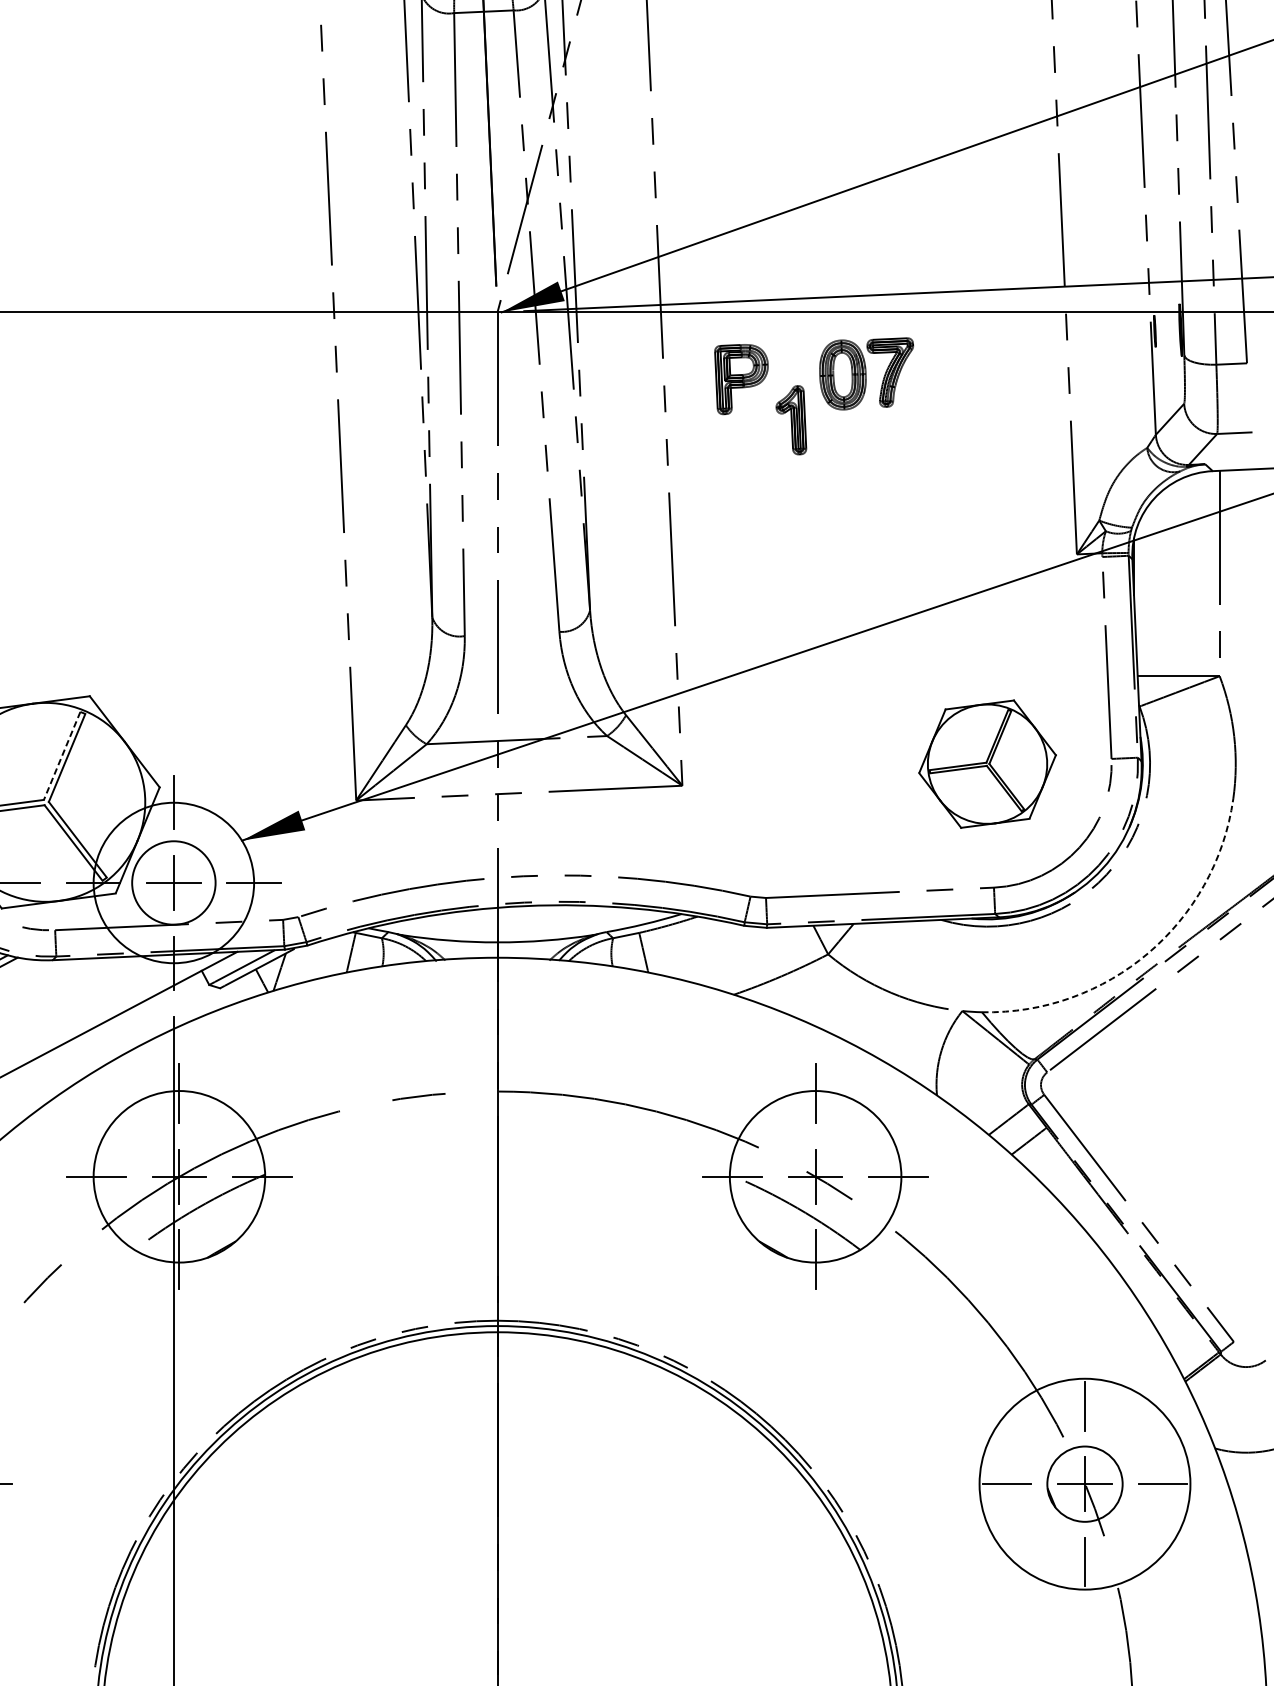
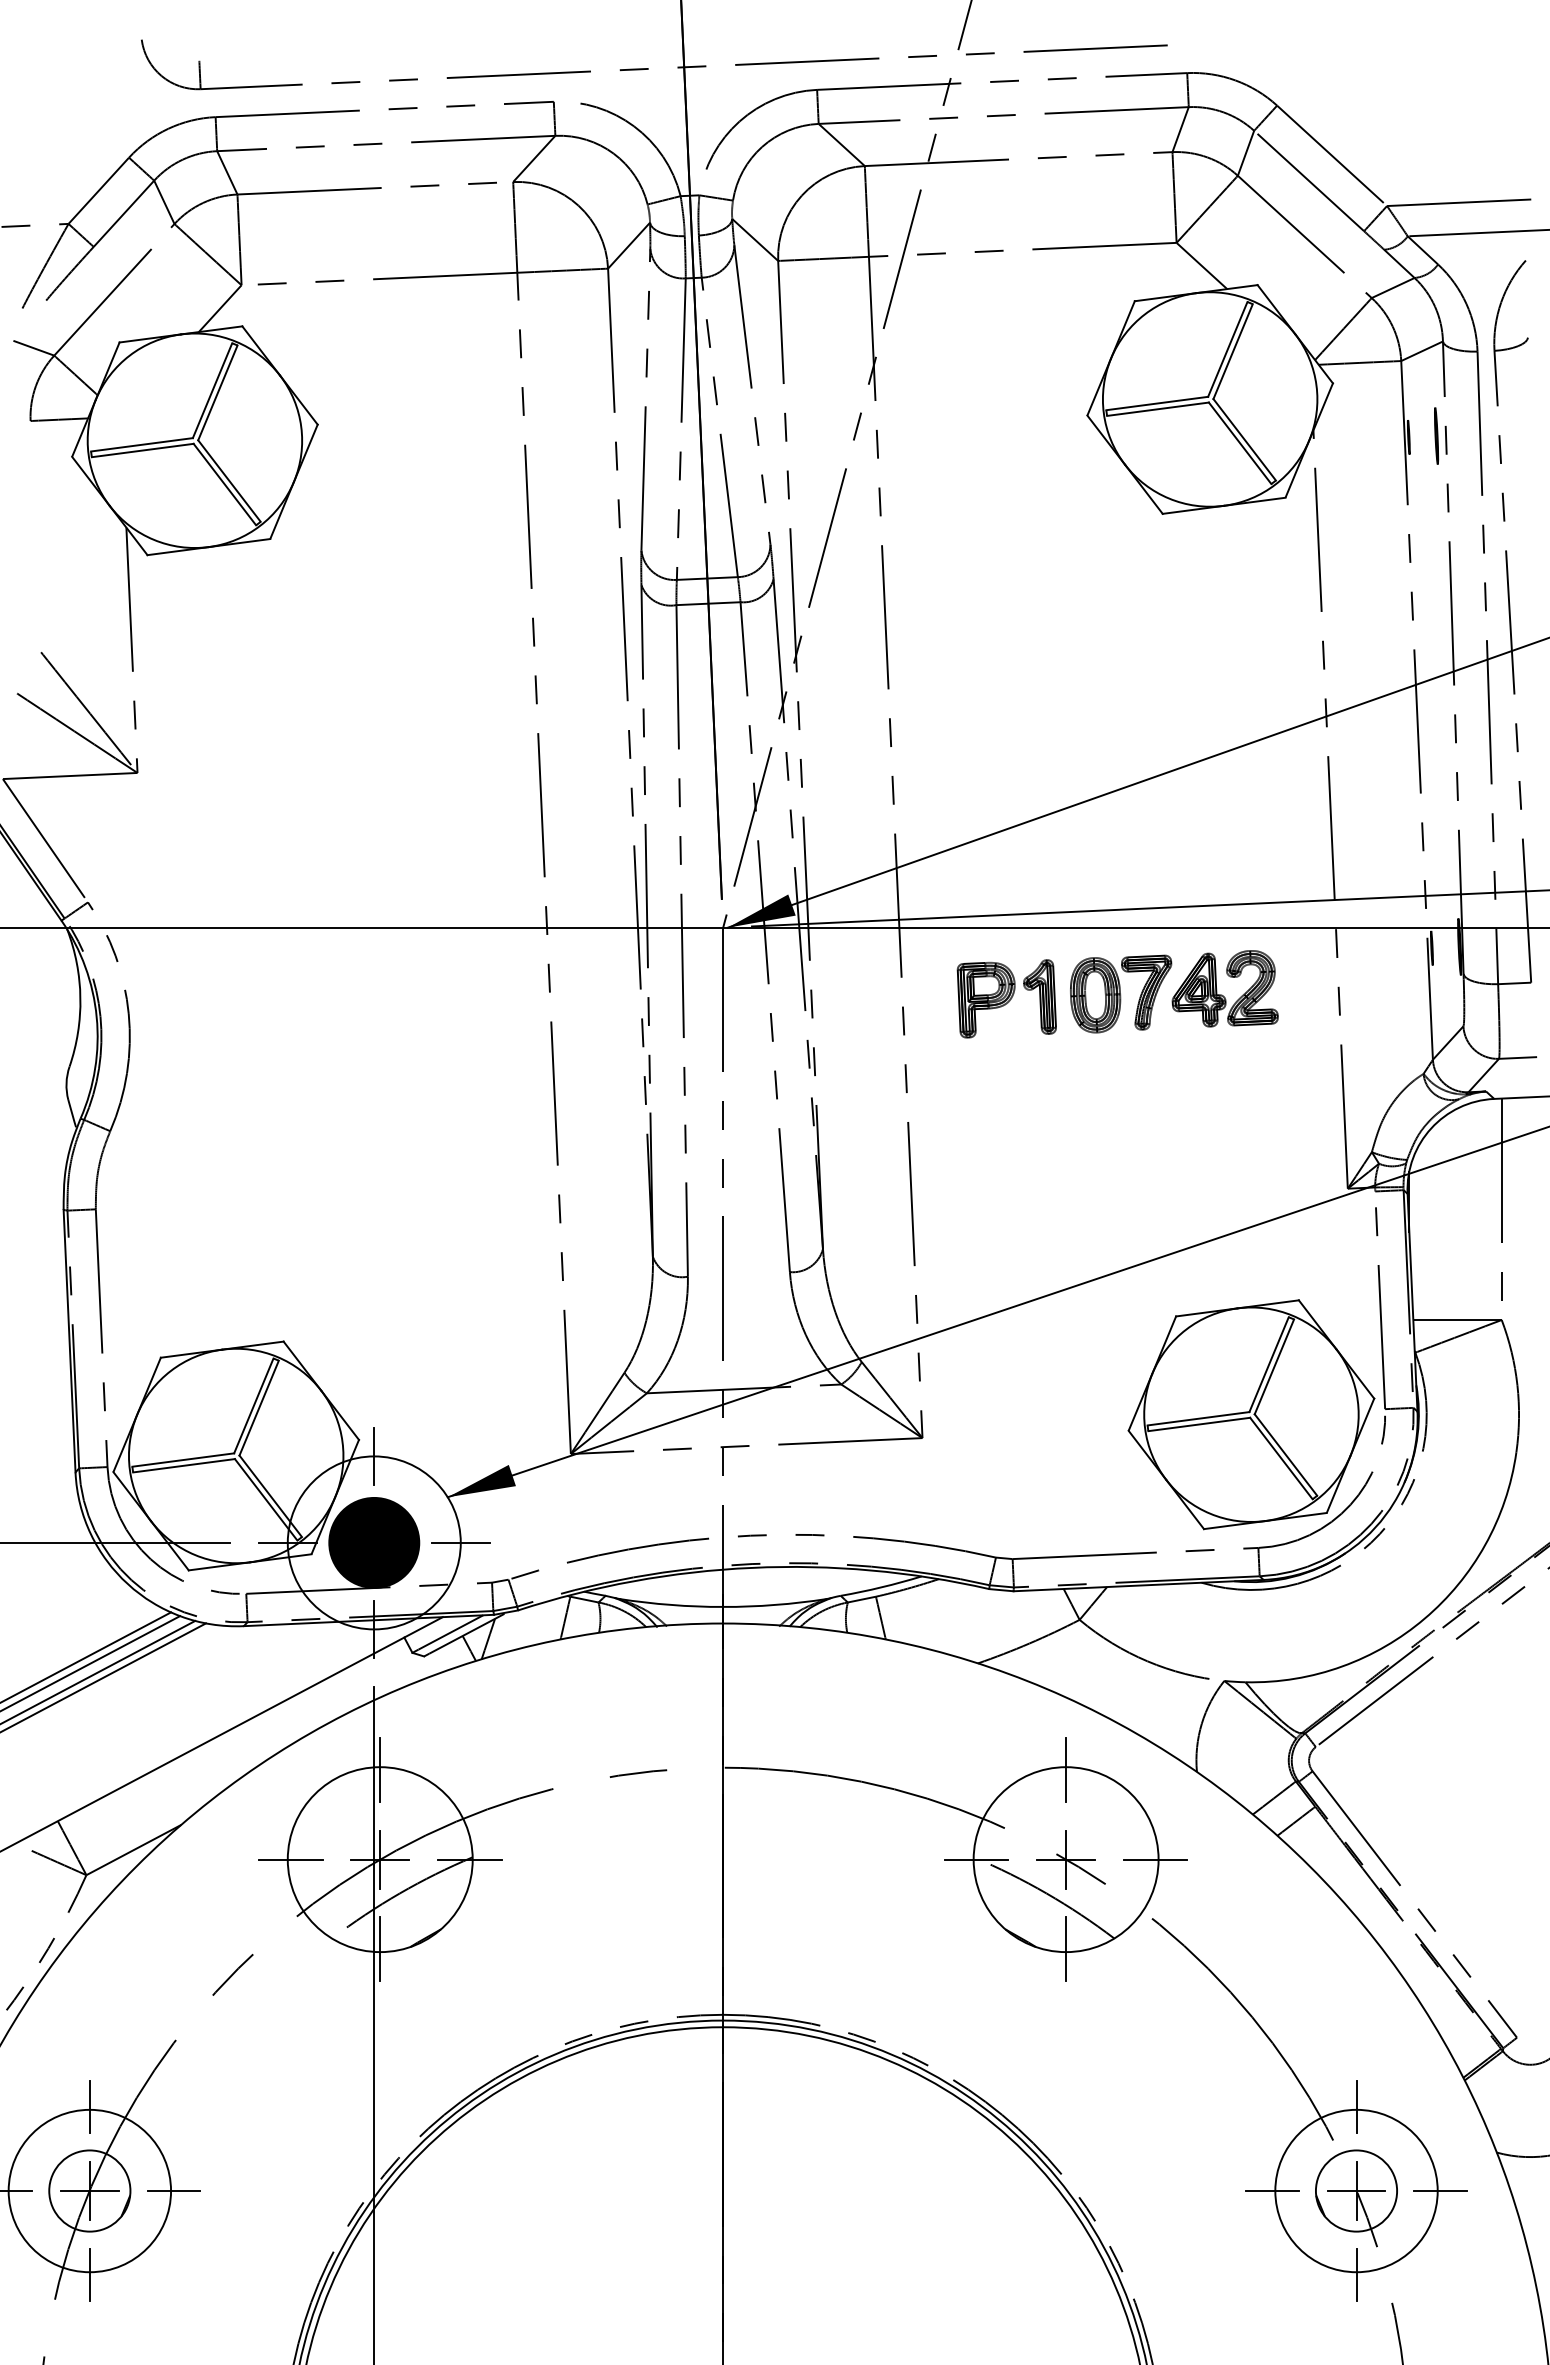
part: (960, 374) -> (1222, 994), added
part: (790, 419) -> (1039, 996), moved
line: (61, 756) -> (253, 1406), dashed -> solid
part: (987, 763) -> (1251, 1414), size x1.67
fill: (174, 882) -> (374, 1542), added
arc: (1148, 953) -> (1424, 1618), dashed -> solid
circle: (1084, 1483) -> (1356, 2190), size x0.71

